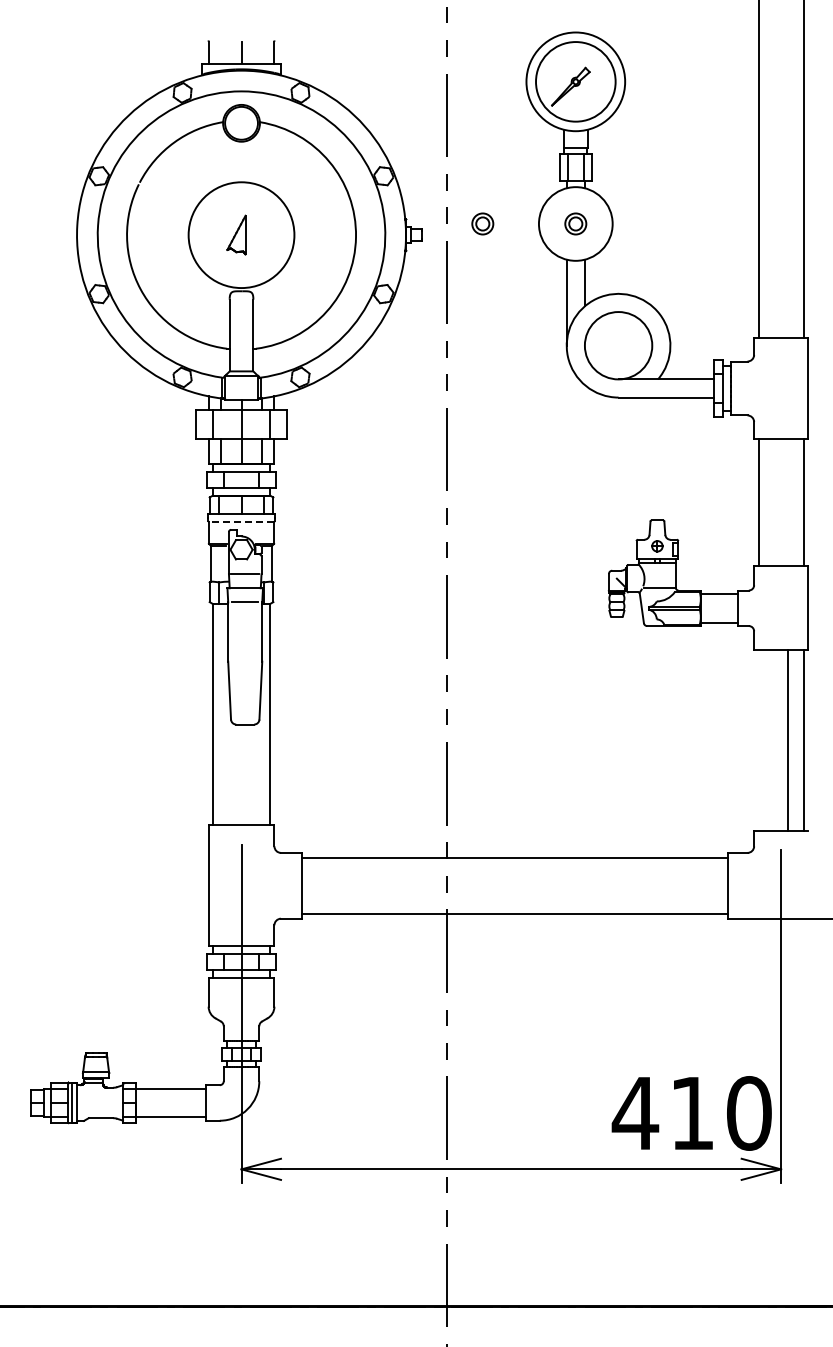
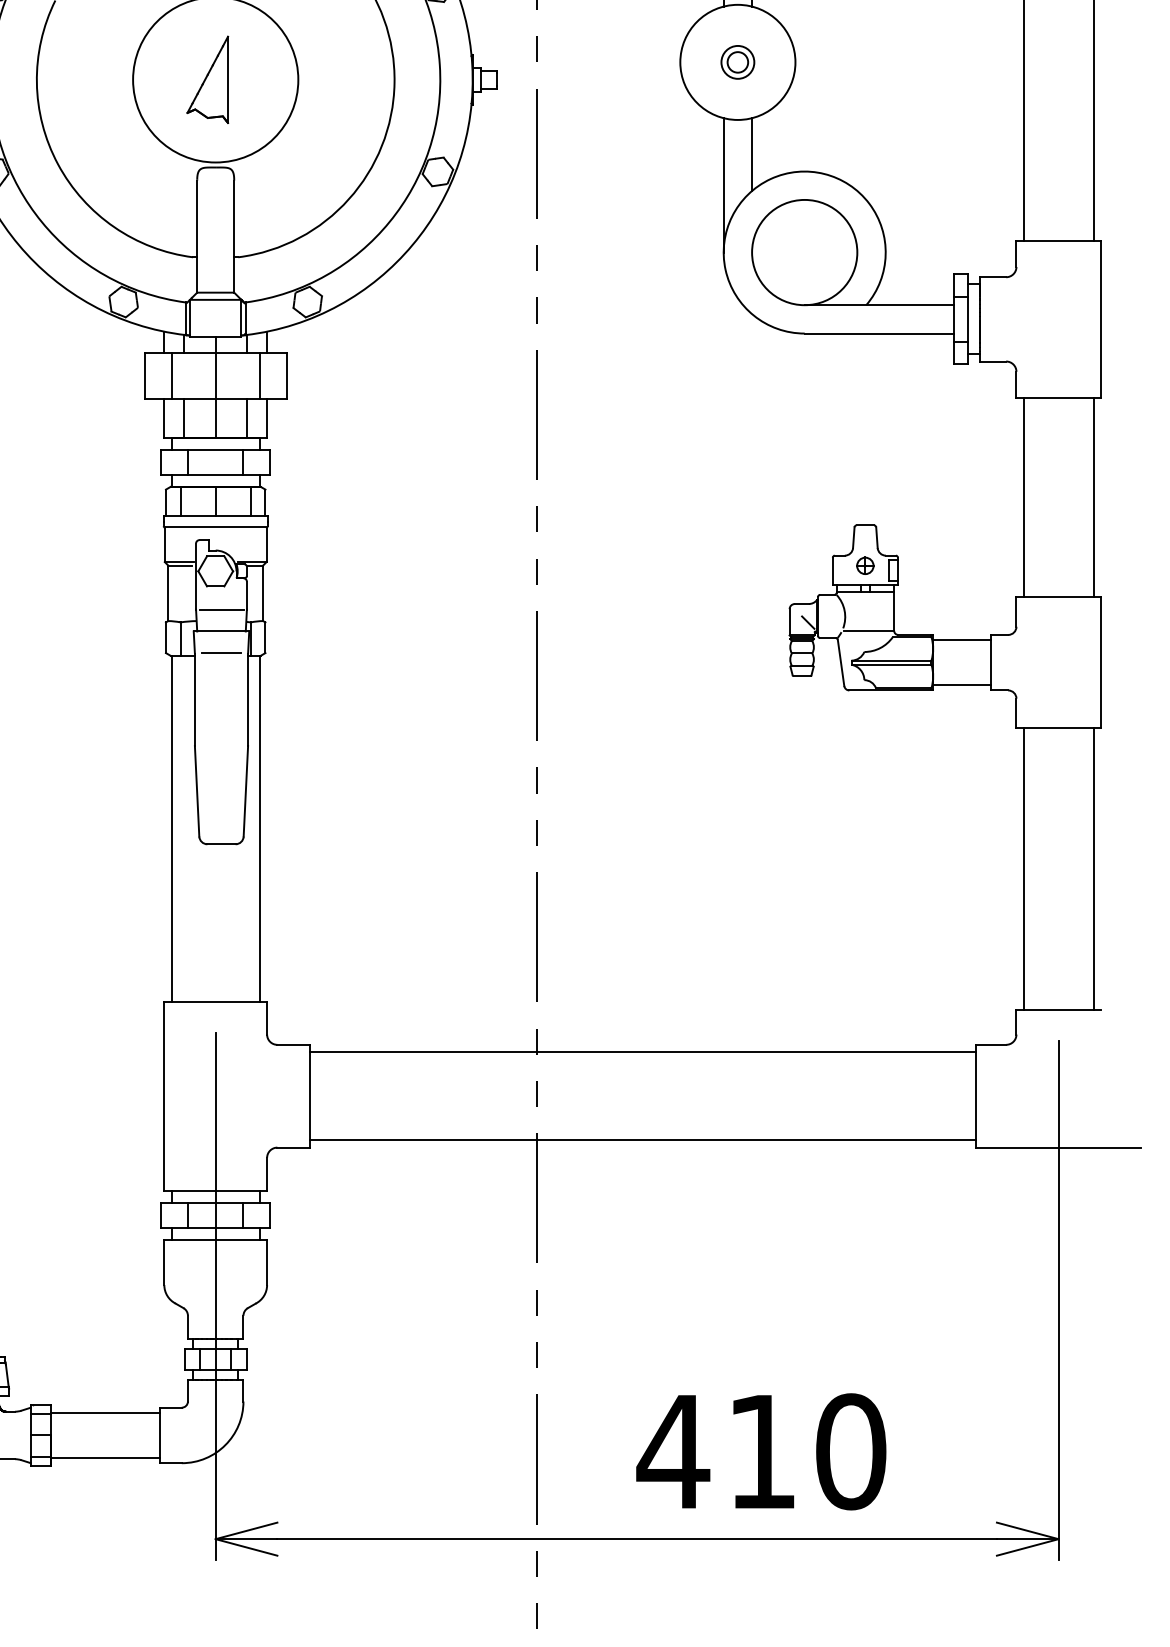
part: (482, 223) -> (592, 61), removed
part: (236, 234) -> (207, 78), size x1.43
line: (241, 521) -> (215, 527), dashed -> solid
line: (787, 740) -> (1023, 869), moved
text: (691, 1113) -> (760, 1451), moved

